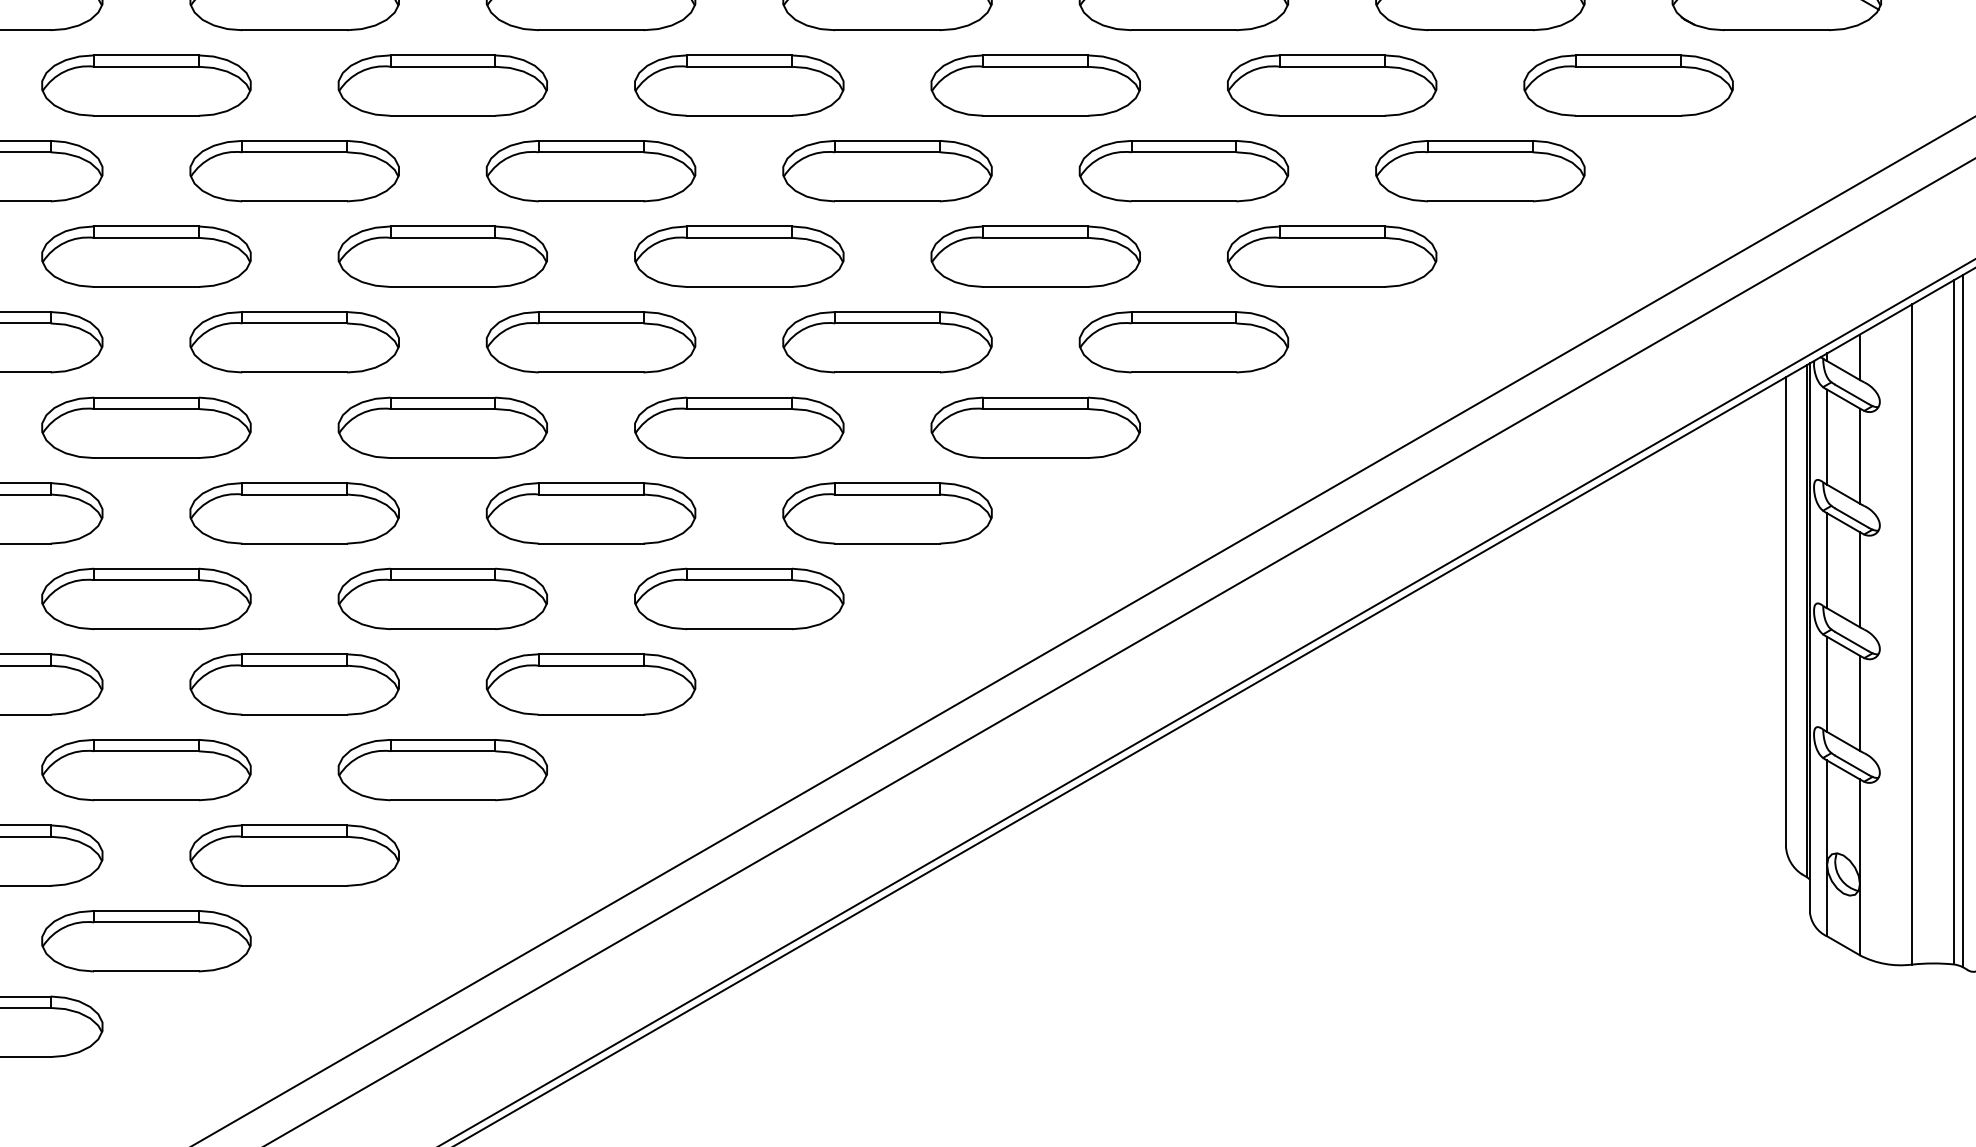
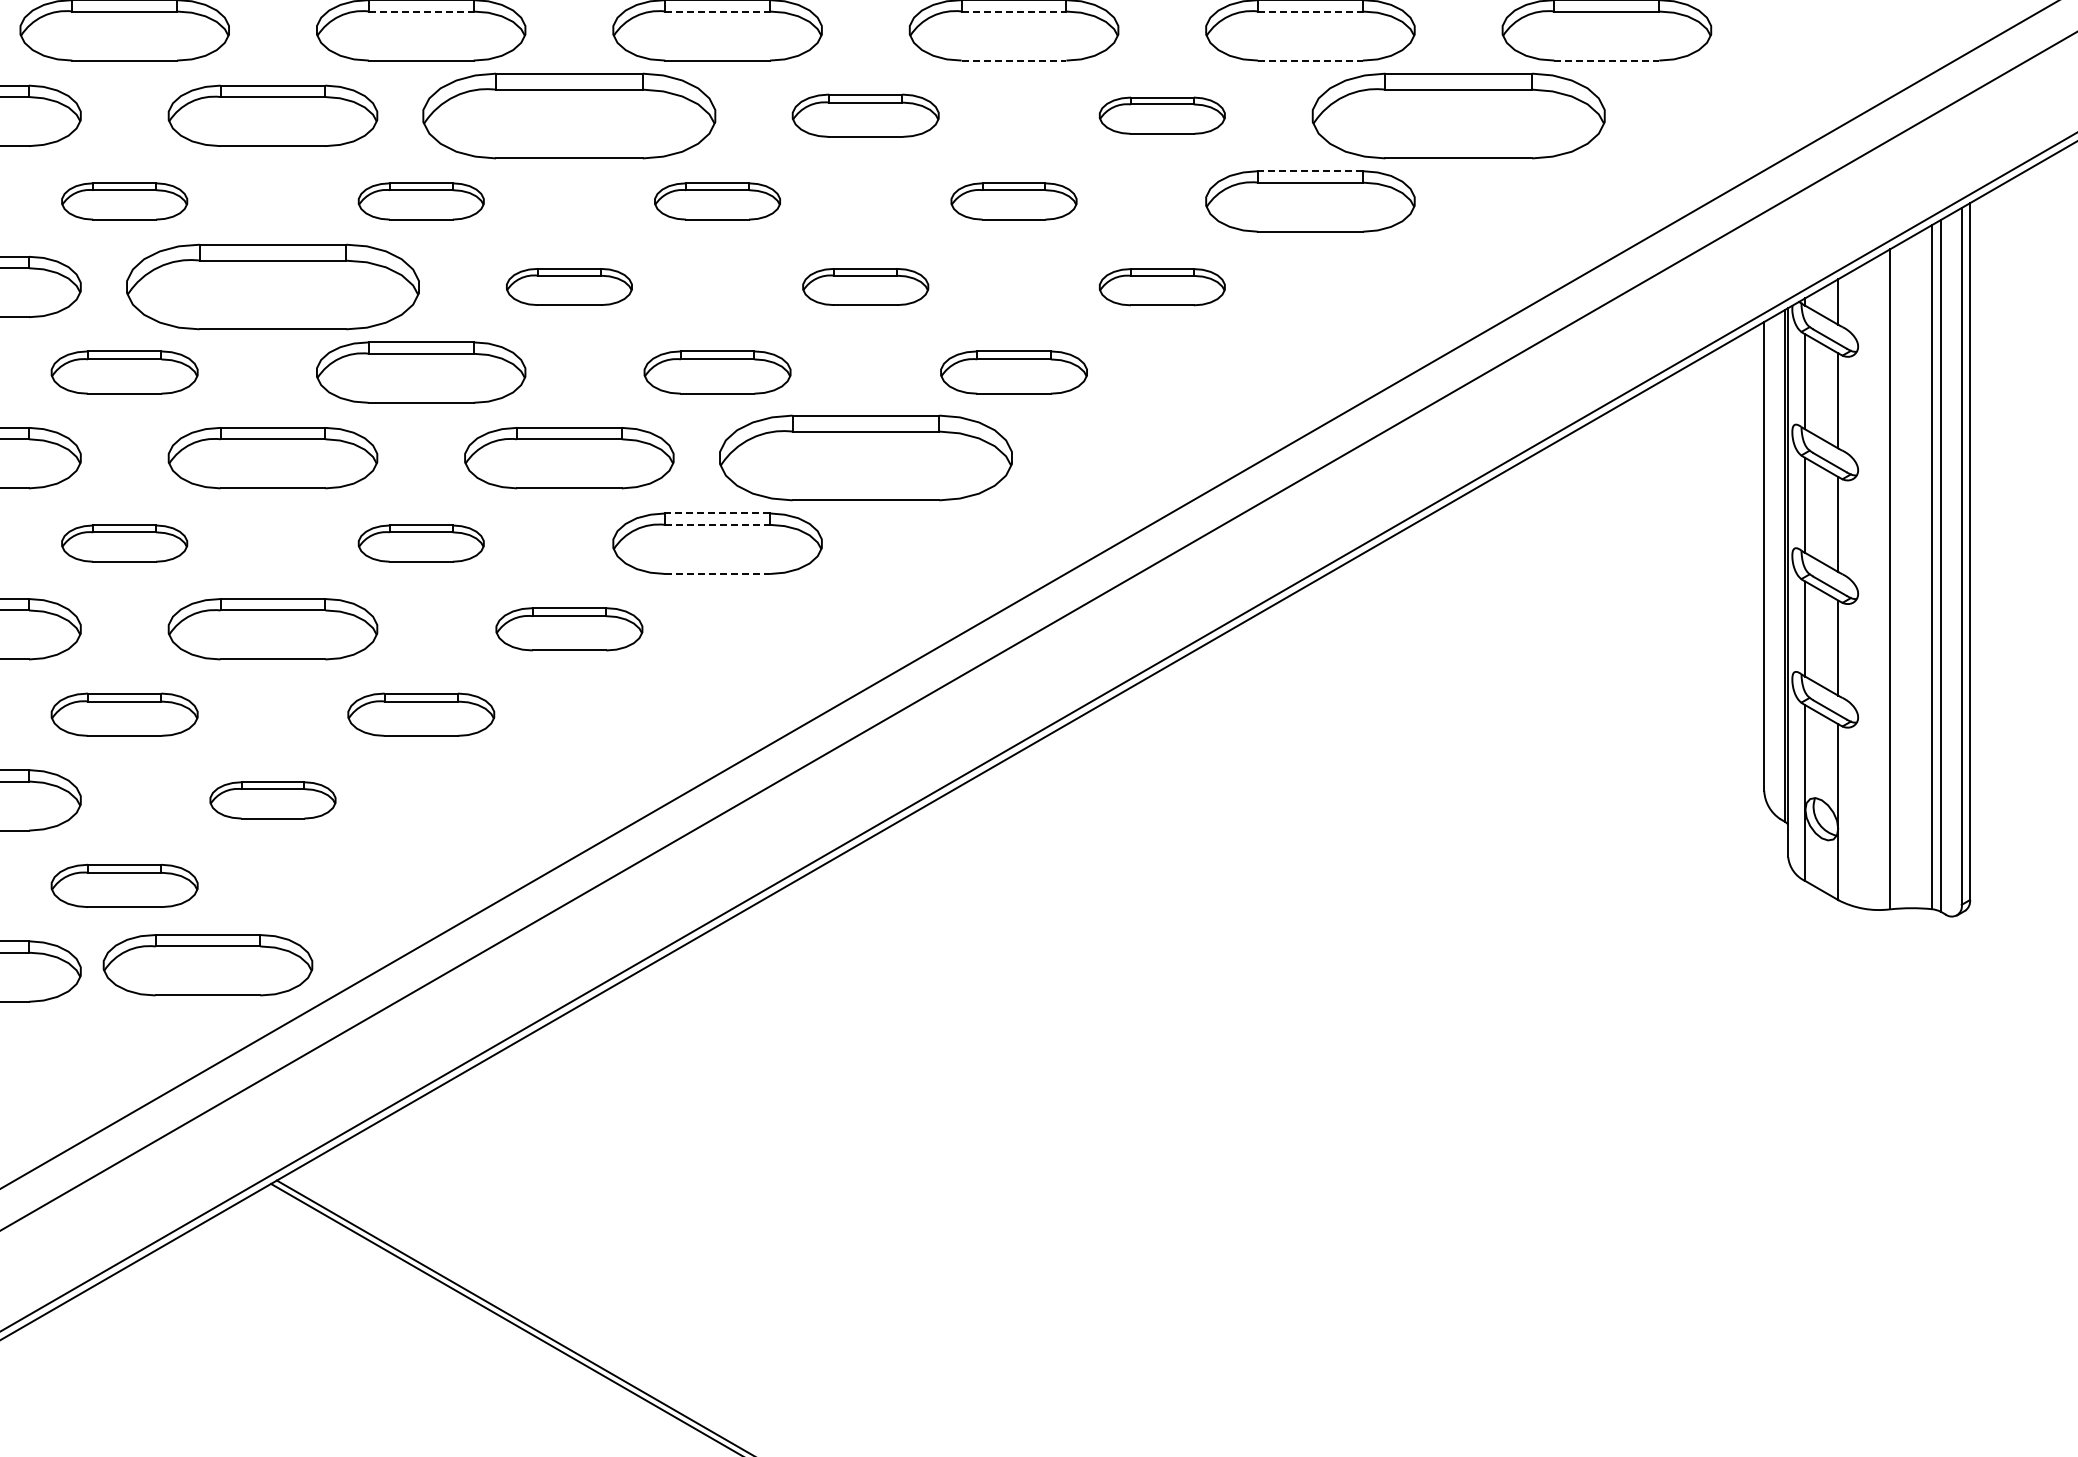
line: (443, 66) -> (421, 11), solid -> dashed
line: (740, 66) -> (718, 11), solid -> dashed
line: (1036, 66) -> (1014, 11), solid -> dashed
line: (1333, 66) -> (1311, 11), solid -> dashed
line: (1036, 115) -> (1014, 60), solid -> dashed
line: (1333, 115) -> (1311, 60), solid -> dashed
line: (1629, 115) -> (1607, 60), solid -> dashed
part: (591, 170) -> (569, 115), size x1.4
part: (887, 170) -> (865, 115), size x0.7
part: (1184, 170) -> (1162, 115), size x0.6
part: (1480, 170) -> (1458, 115), size x1.4
line: (1332, 226) -> (1310, 171), solid -> dashed
part: (146, 256) -> (124, 201), size x0.6
part: (443, 256) -> (421, 201), size x0.6
part: (739, 256) -> (717, 201), size x0.6
part: (1035, 256) -> (1013, 201), size x0.6
part: (294, 341) -> (272, 286), size x1.4
part: (591, 341) -> (569, 286), size x0.6
part: (887, 341) -> (865, 286), size x0.6
part: (1184, 342) -> (1162, 287), size x0.6
part: (146, 427) -> (124, 372), size x0.7
part: (739, 427) -> (717, 372), size x0.7
part: (1035, 427) -> (1013, 372), size x0.7
part: (887, 513) -> (865, 458), size x1.4
line: (739, 568) -> (717, 513), solid -> dashed
line: (740, 579) -> (718, 524), solid -> dashed
part: (146, 598) -> (124, 543), size x0.6
part: (443, 598) -> (421, 543), size x0.6
line: (740, 629) -> (718, 574), solid -> dashed
part: (591, 684) -> (569, 629), size x0.7
part: (146, 769) -> (124, 714), size x0.7
part: (443, 769) -> (421, 714), size x0.7
part: (294, 855) -> (272, 800), size x0.6
part: (146, 940) -> (124, 885), size x0.7
part: (229, 1020) -> (207, 965), added

